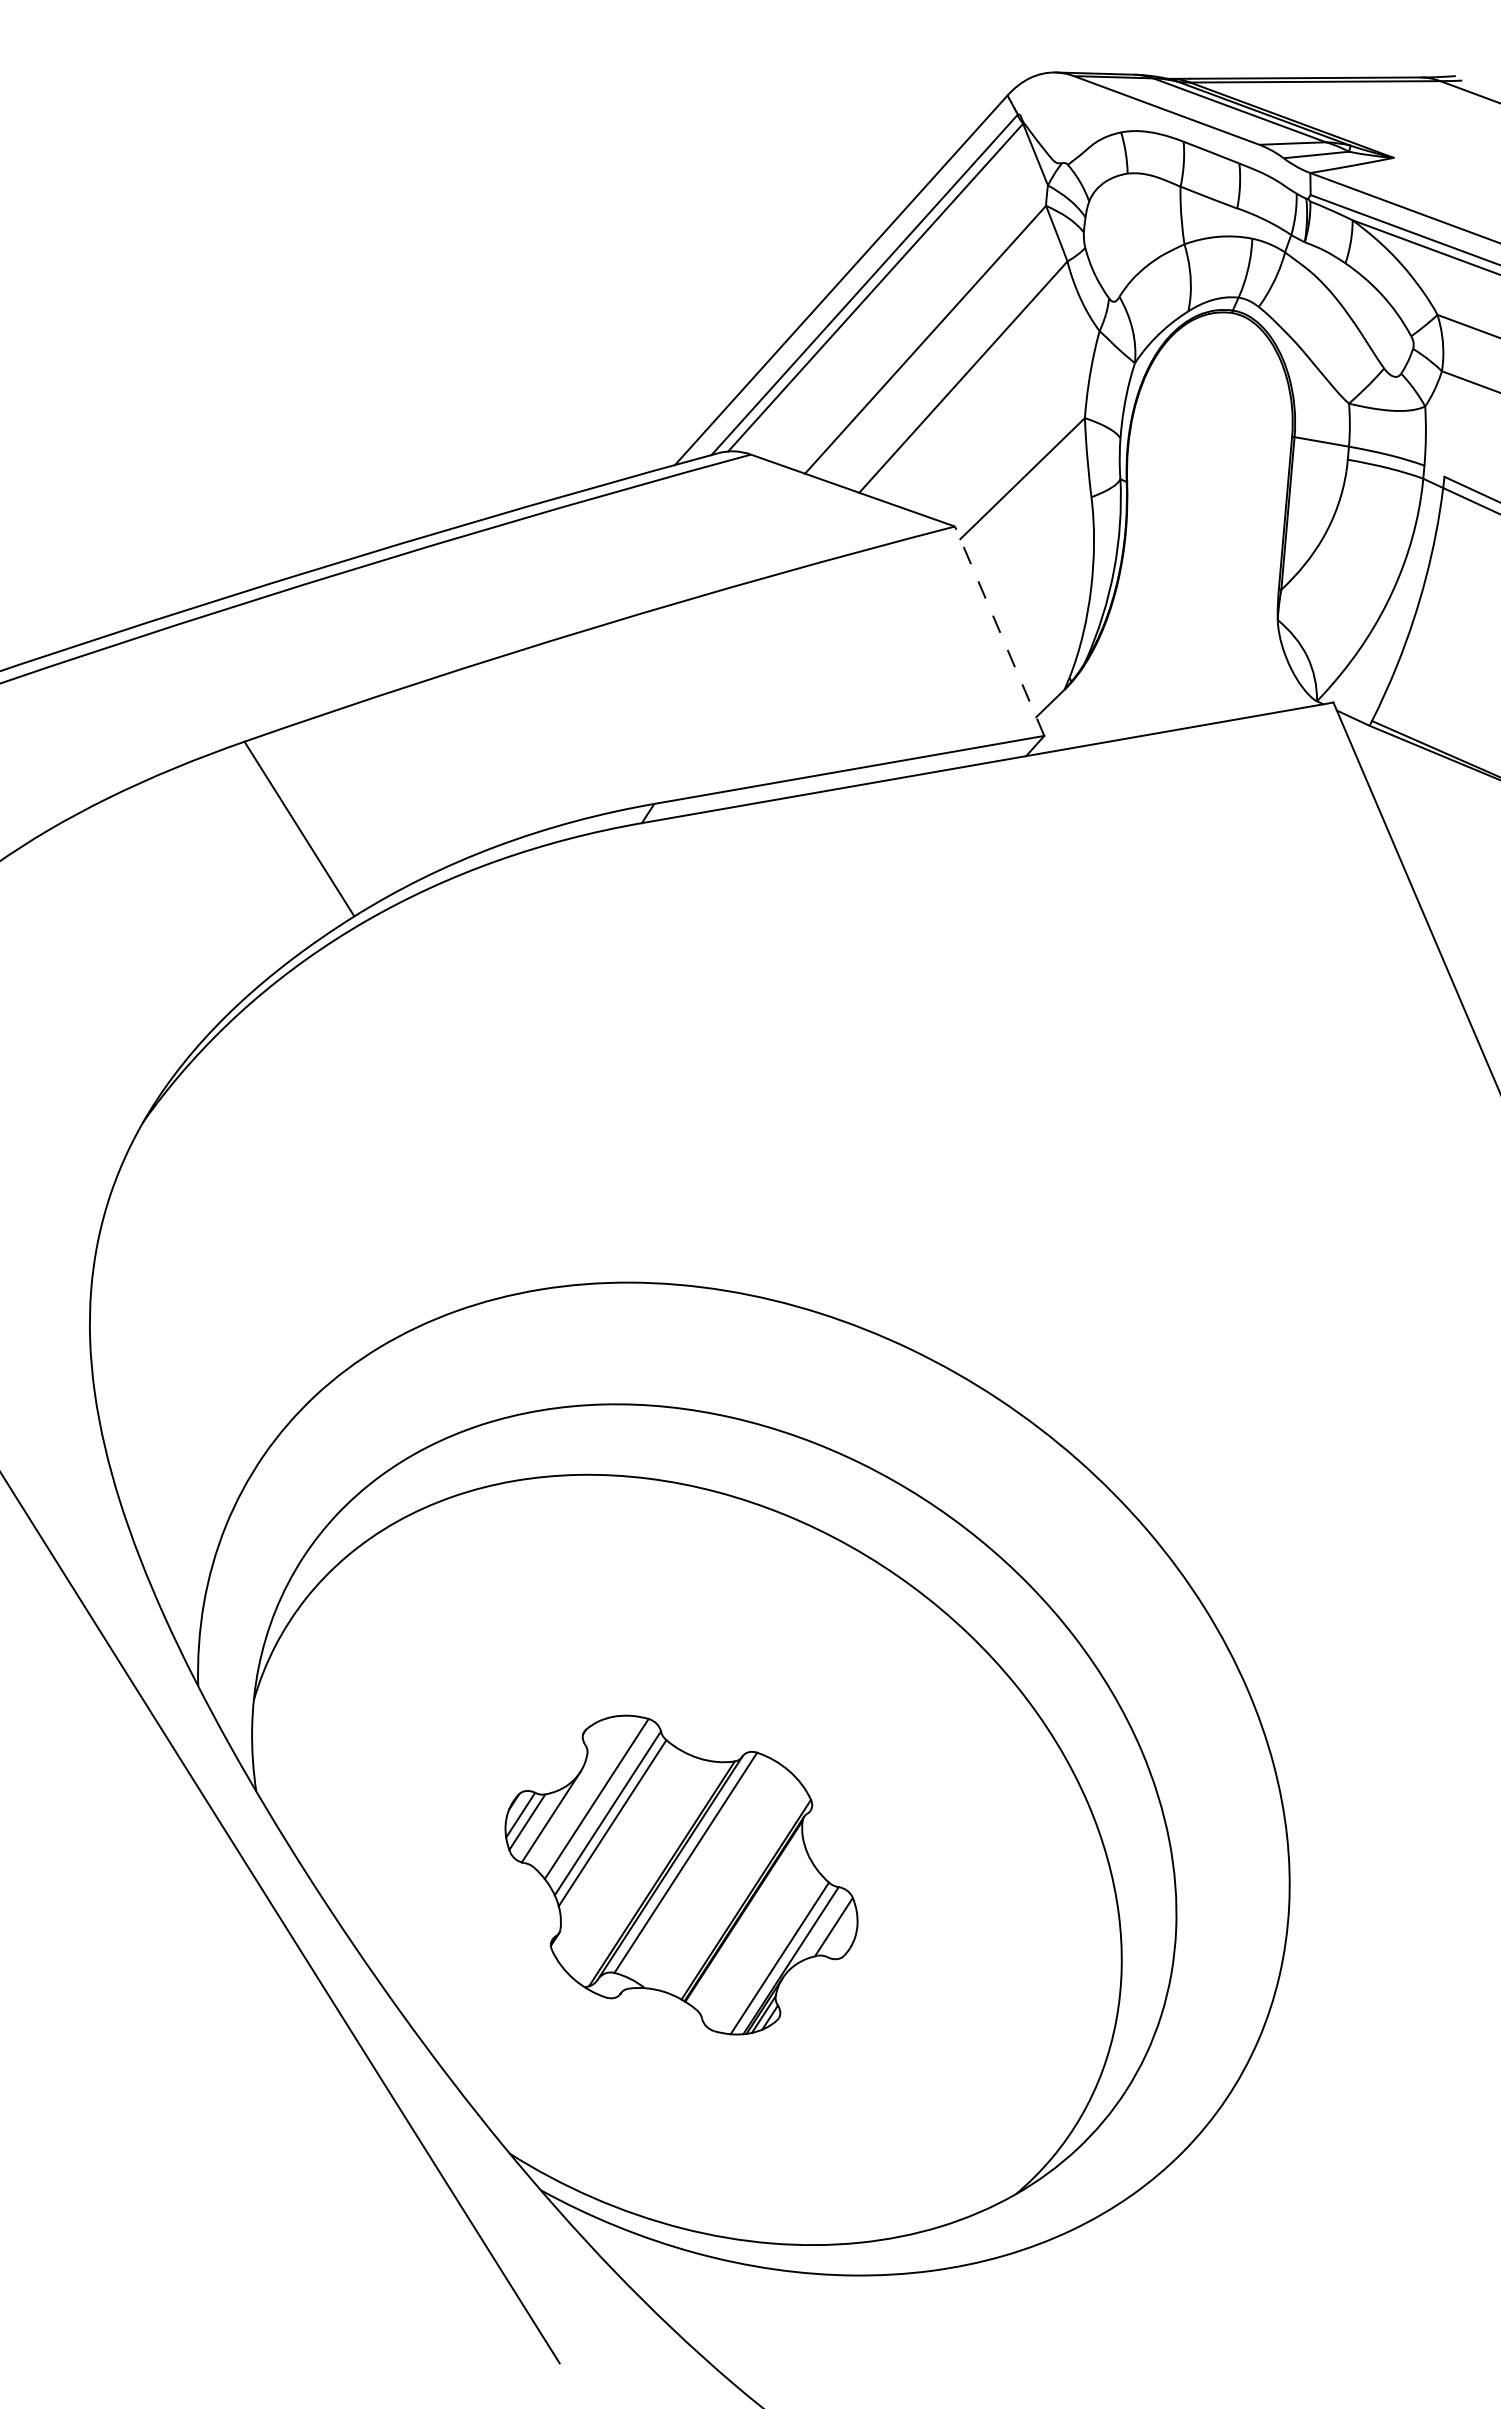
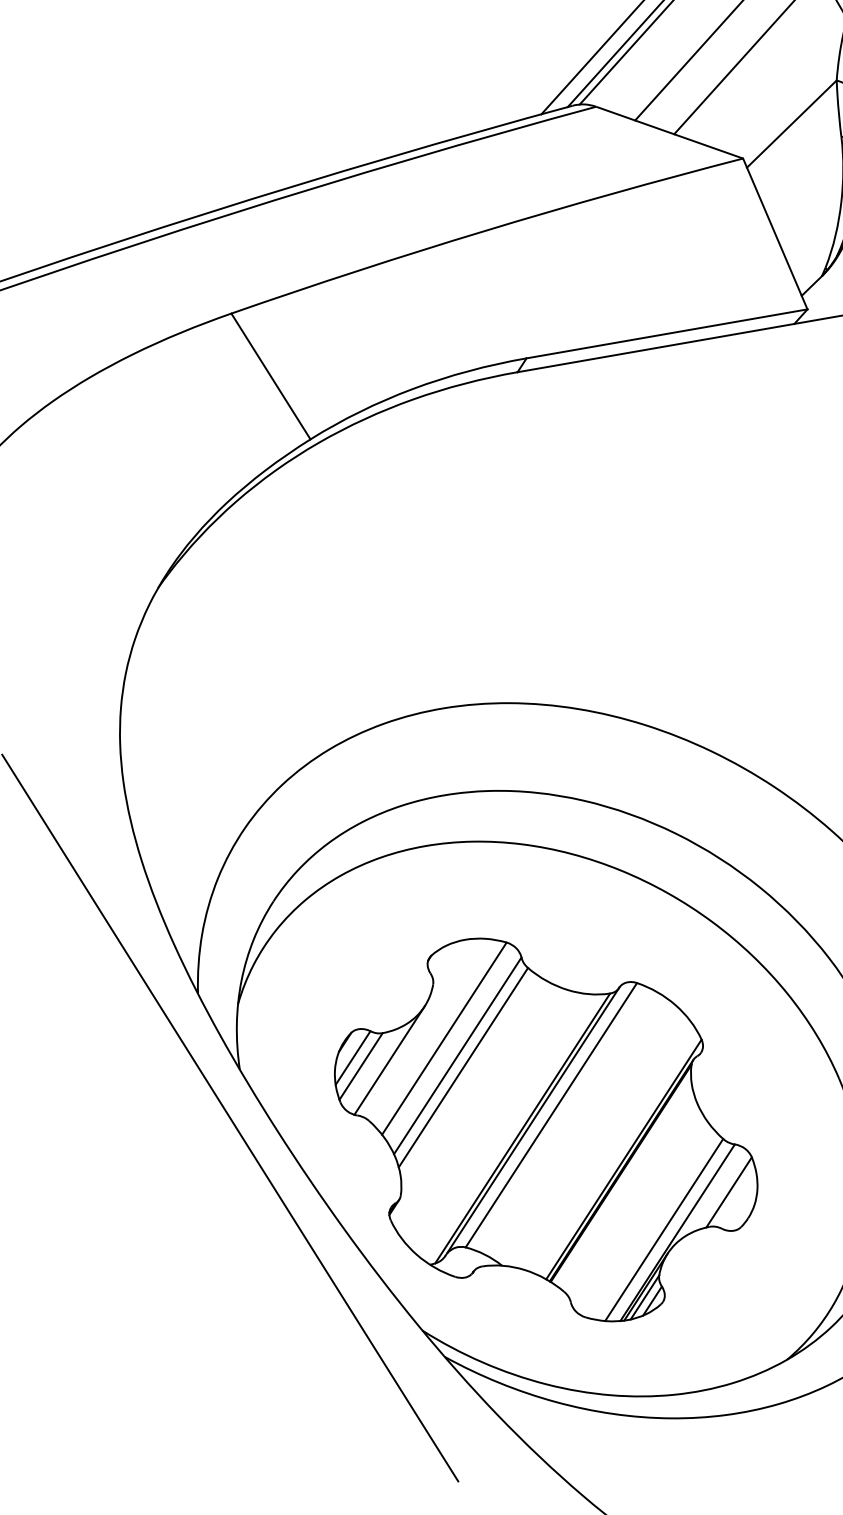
line: (999, 631) -> (775, 234), dashed -> solid
part: (681, 1874) -> (546, 1129), size x1.67

